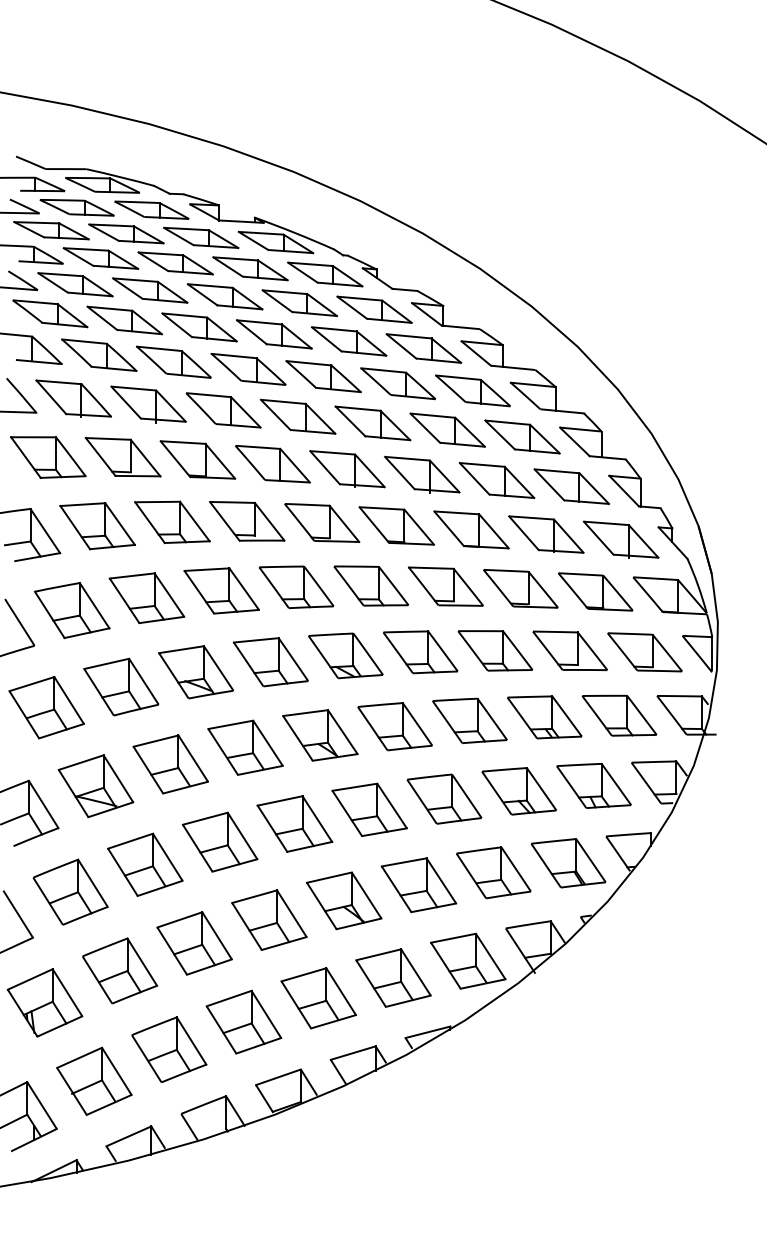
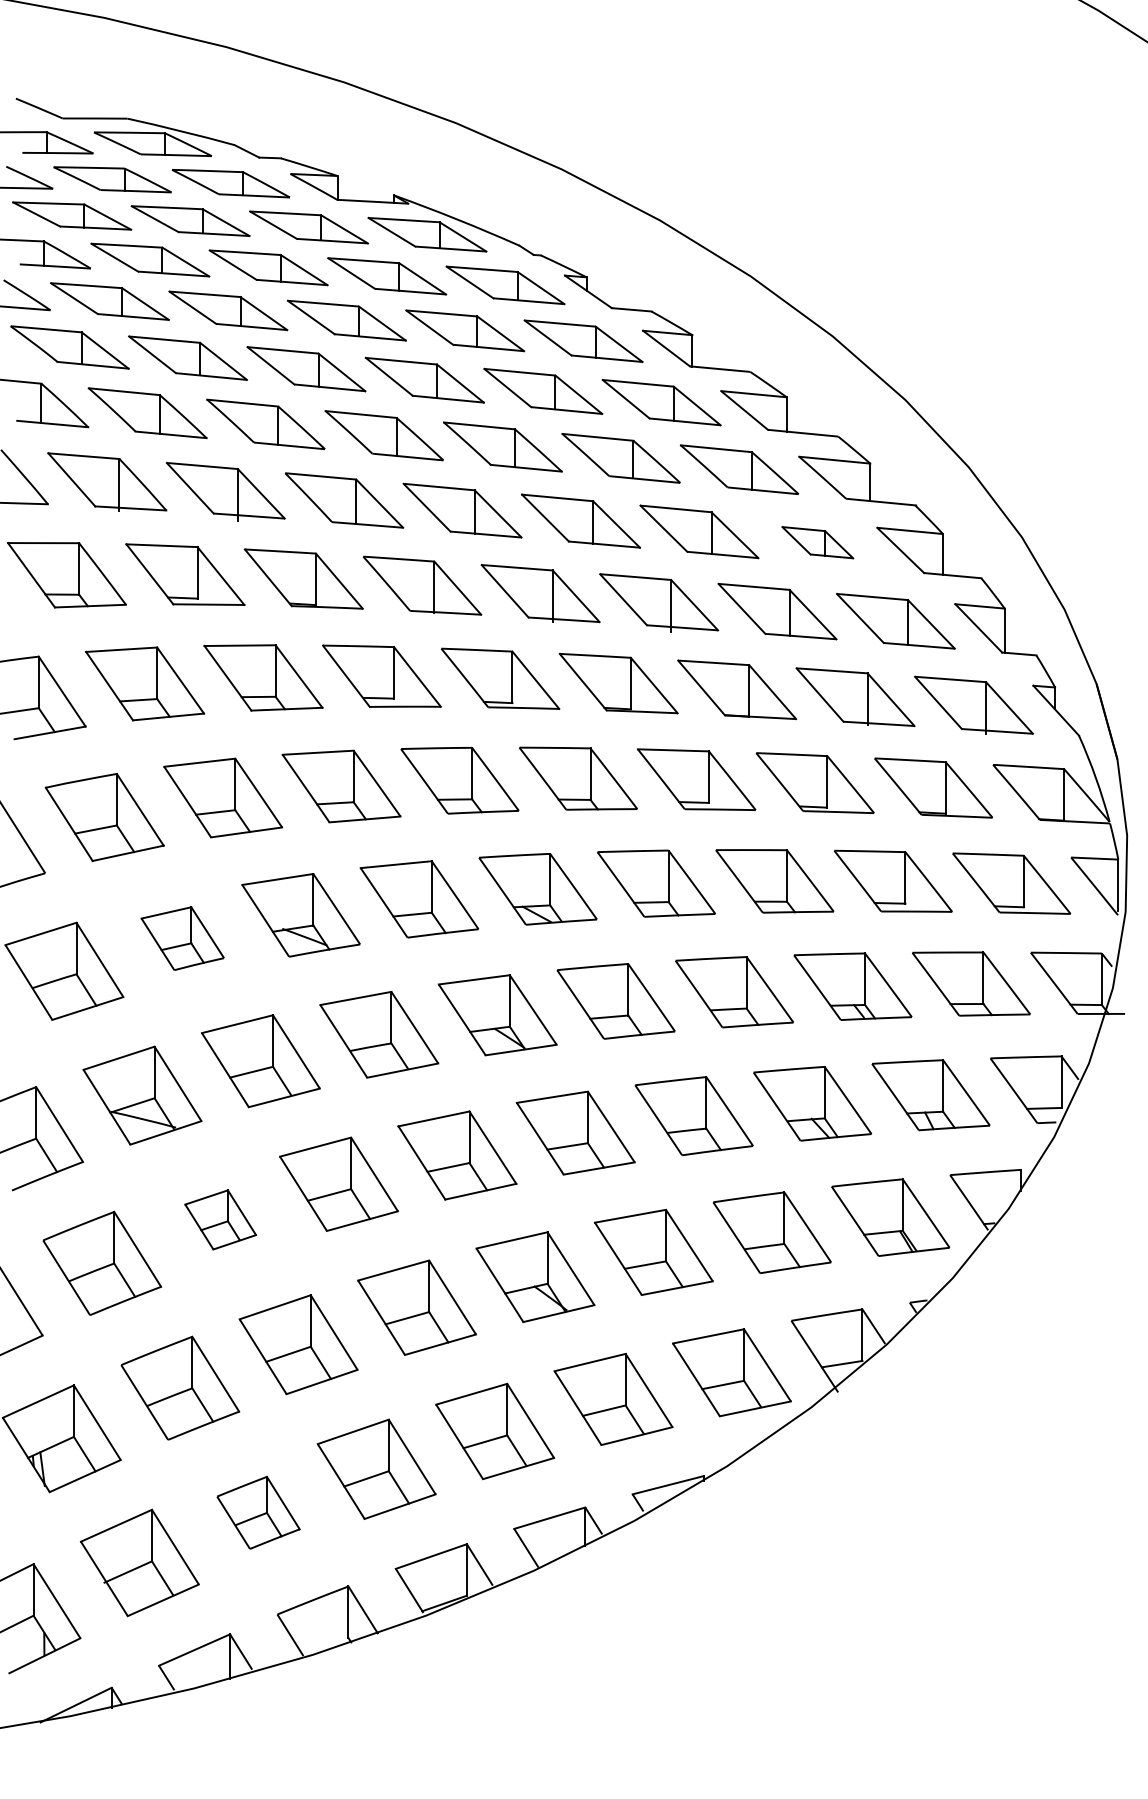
part: (522, 436) -> (817, 541), size x0.6
part: (121, 686) -> (182, 937), size x0.7
part: (145, 864) -> (220, 1219), size x0.6
part: (169, 1049) -> (258, 1512), size x0.7

